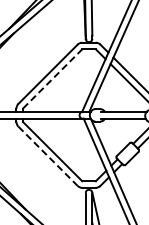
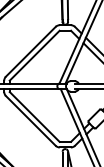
line: (52, 78) -> (34, 55), dashed -> solid
line: (48, 156) -> (31, 121), dashed -> solid

